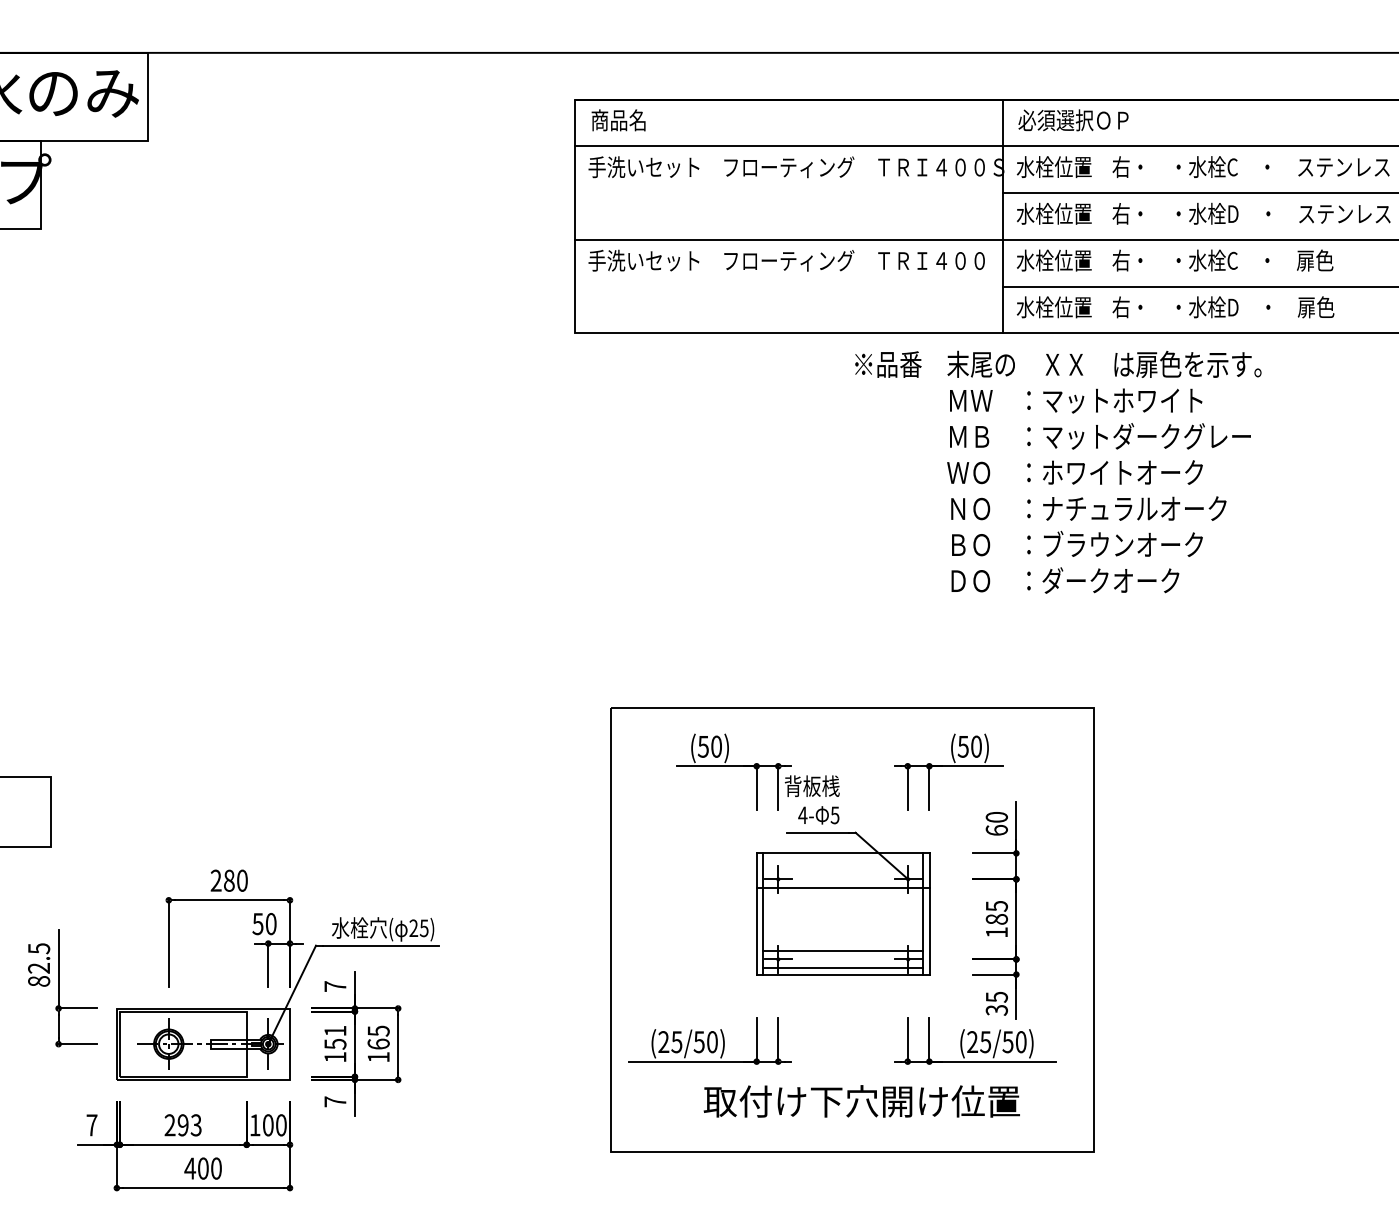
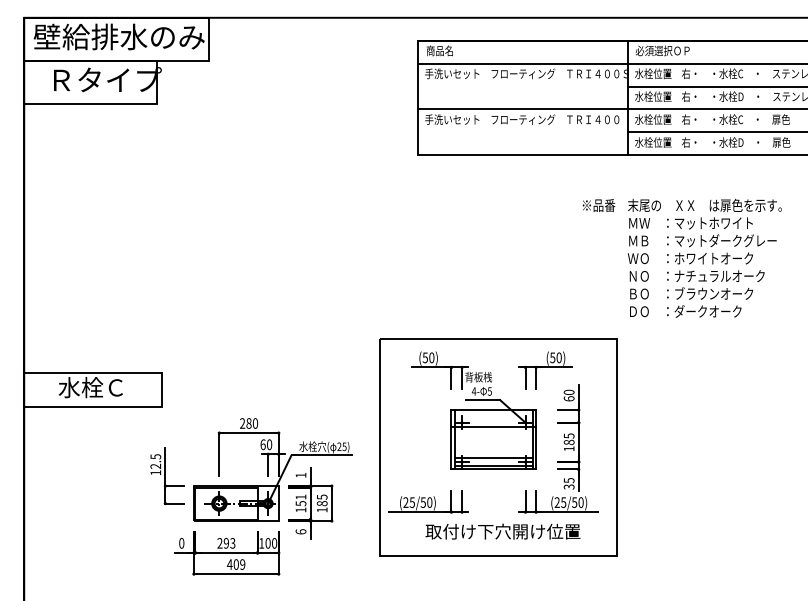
text: (1056, 470) -> (681, 257), moved
text: (256, 923) -> (262, 444), 50 -> 60
part: (852, 929) -> (498, 447), moved
text: (38, 980) -> (155, 472), 82.5 -> 12.5
text: (334, 984) -> (300, 474), 7 -> 1
text: (377, 1043) -> (321, 503), 165 -> 185
text: (334, 1101) -> (300, 531), 7 -> 6
text: (91, 1125) -> (181, 543), 7 -> 0
text: (215, 1168) -> (242, 564), 400 -> 409

